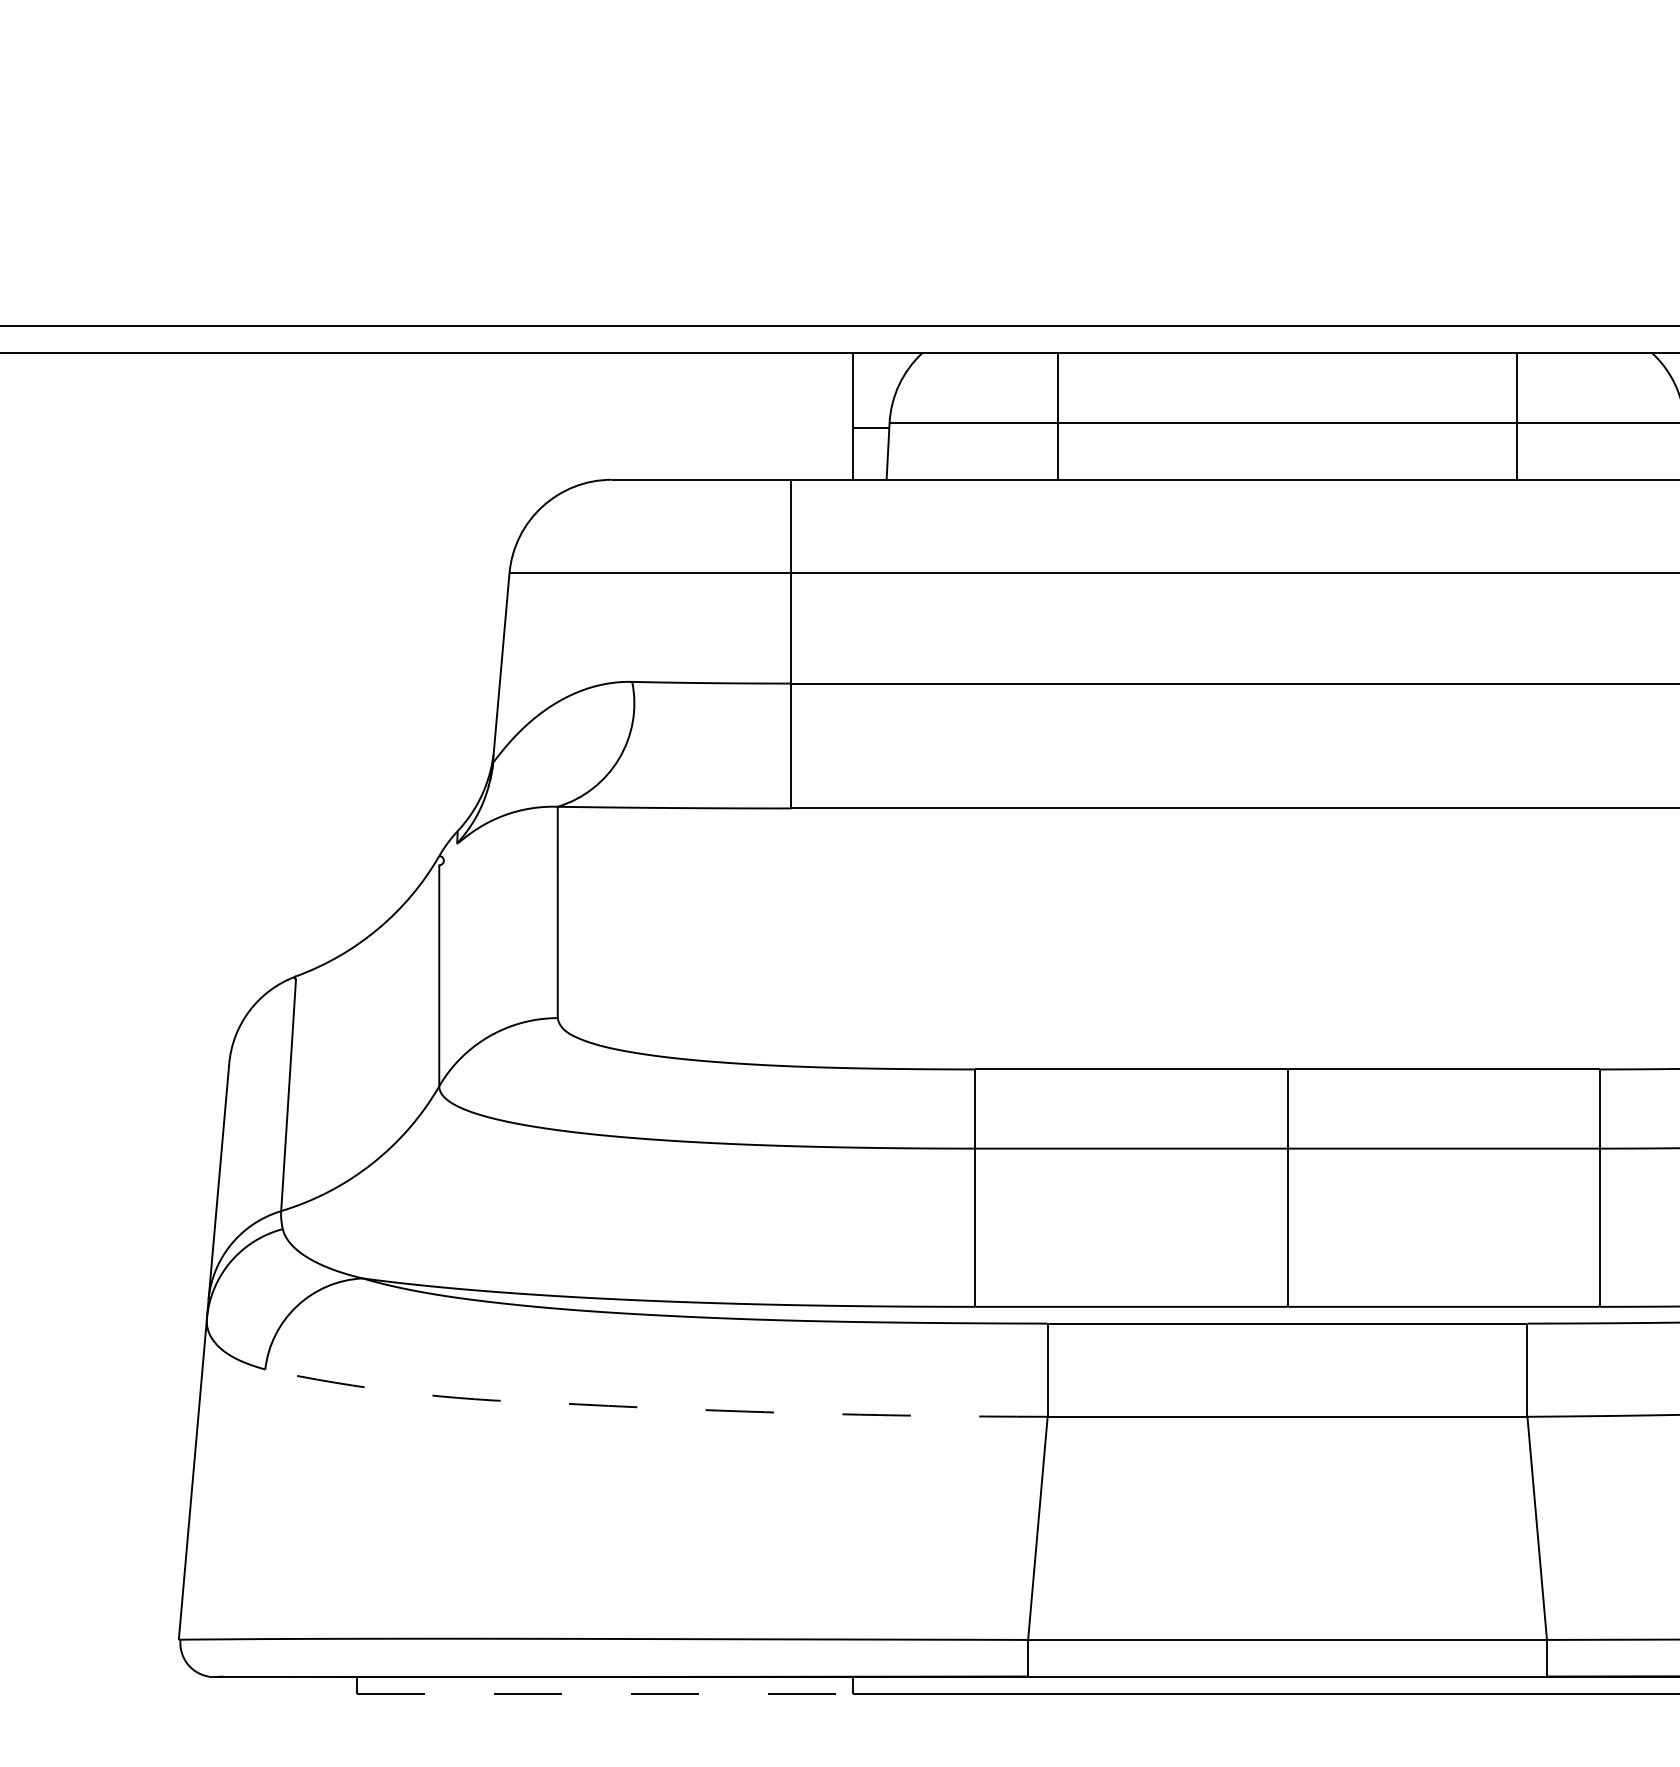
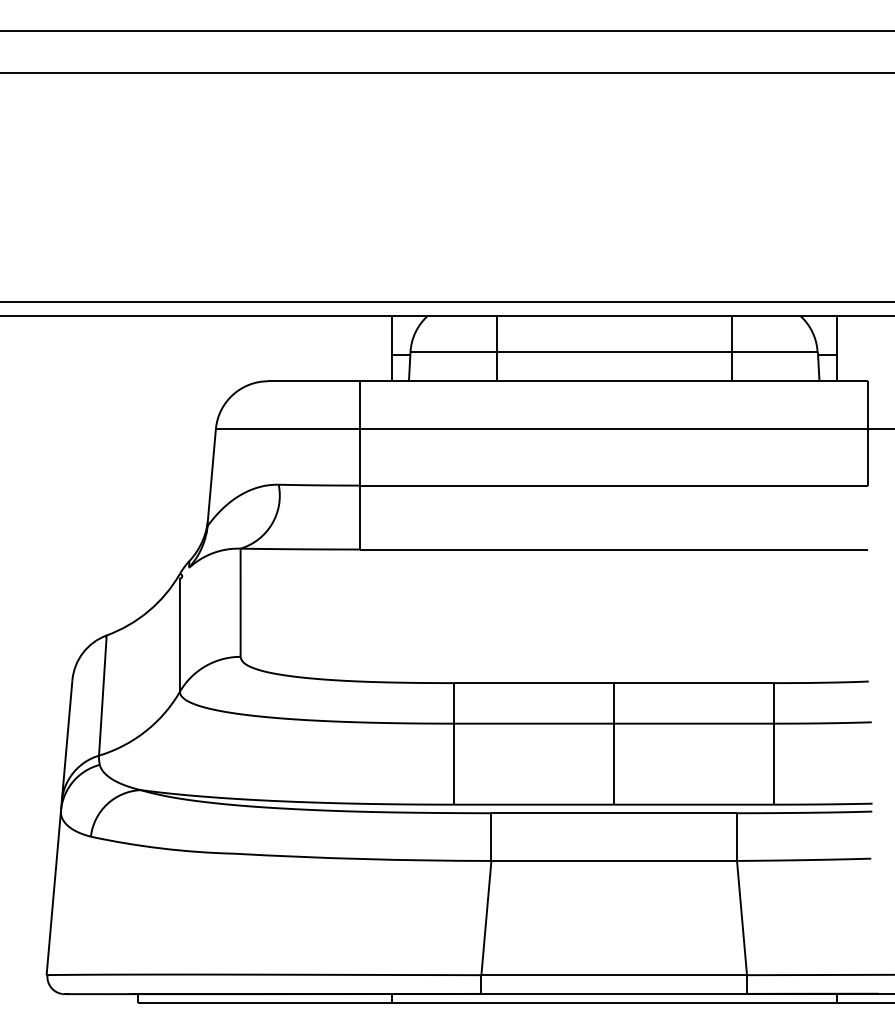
line: (643, 1408) -> (284, 856), dashed -> solid
line: (604, 1693) -> (264, 1002), dashed -> solid

